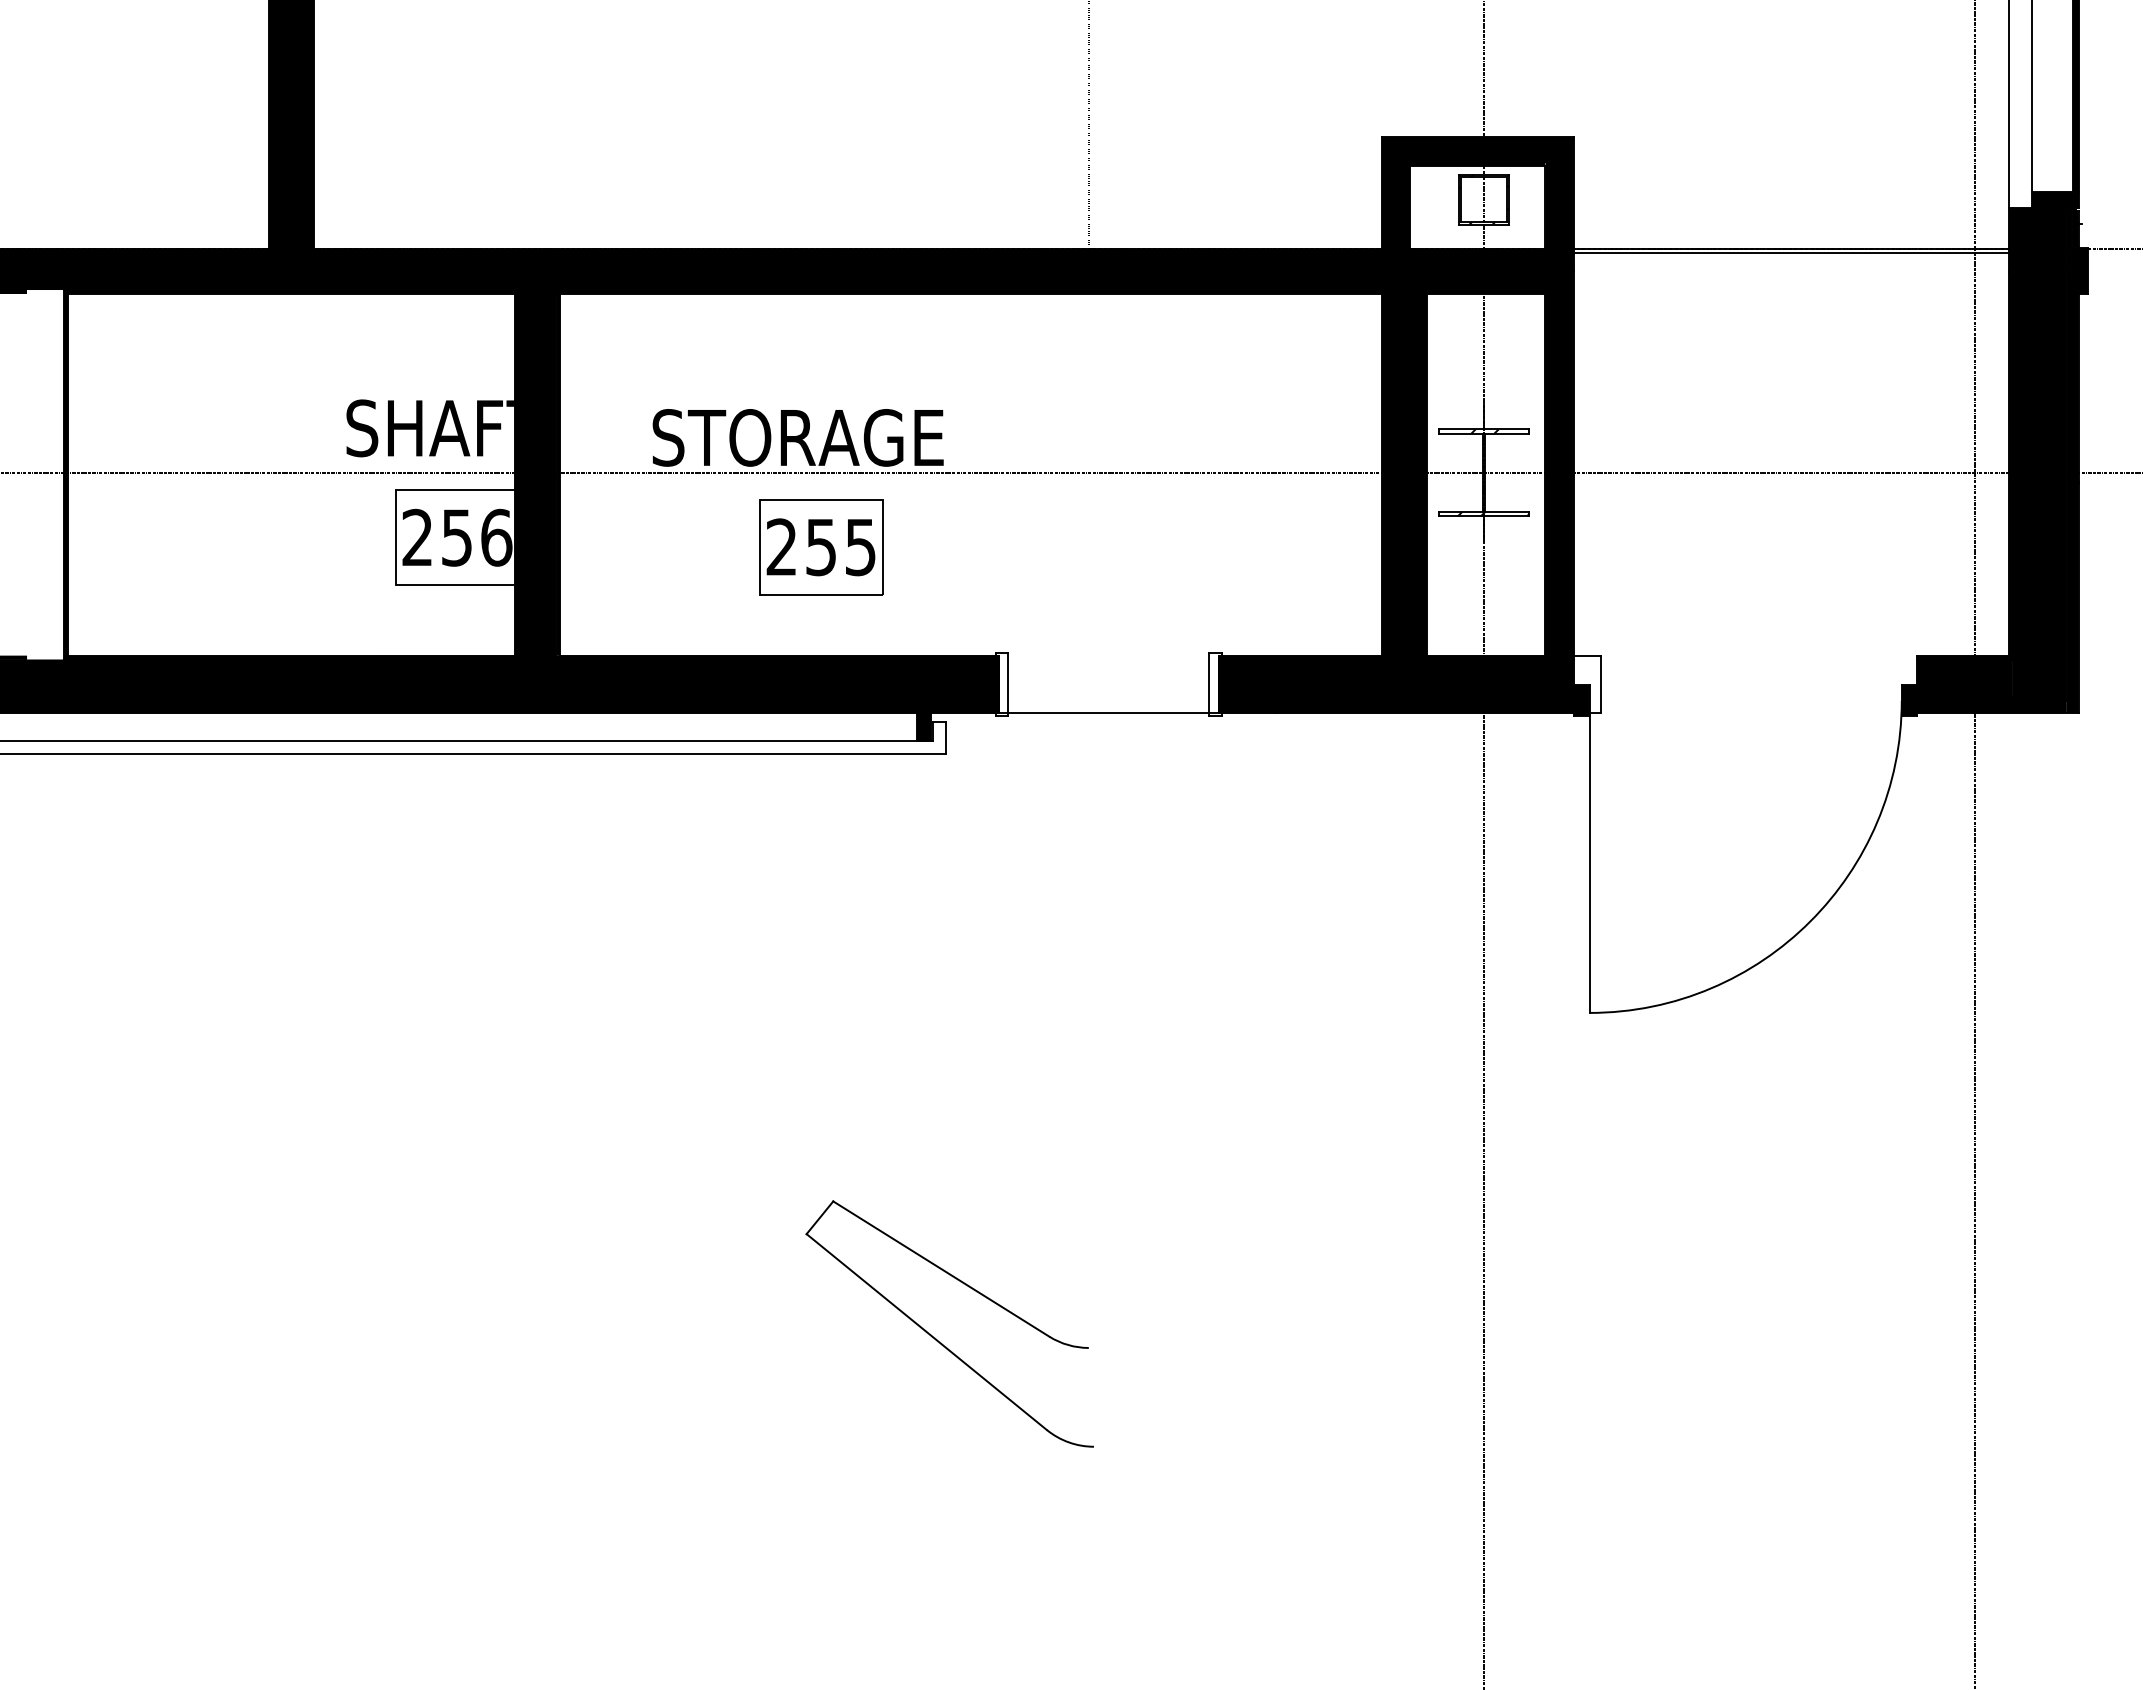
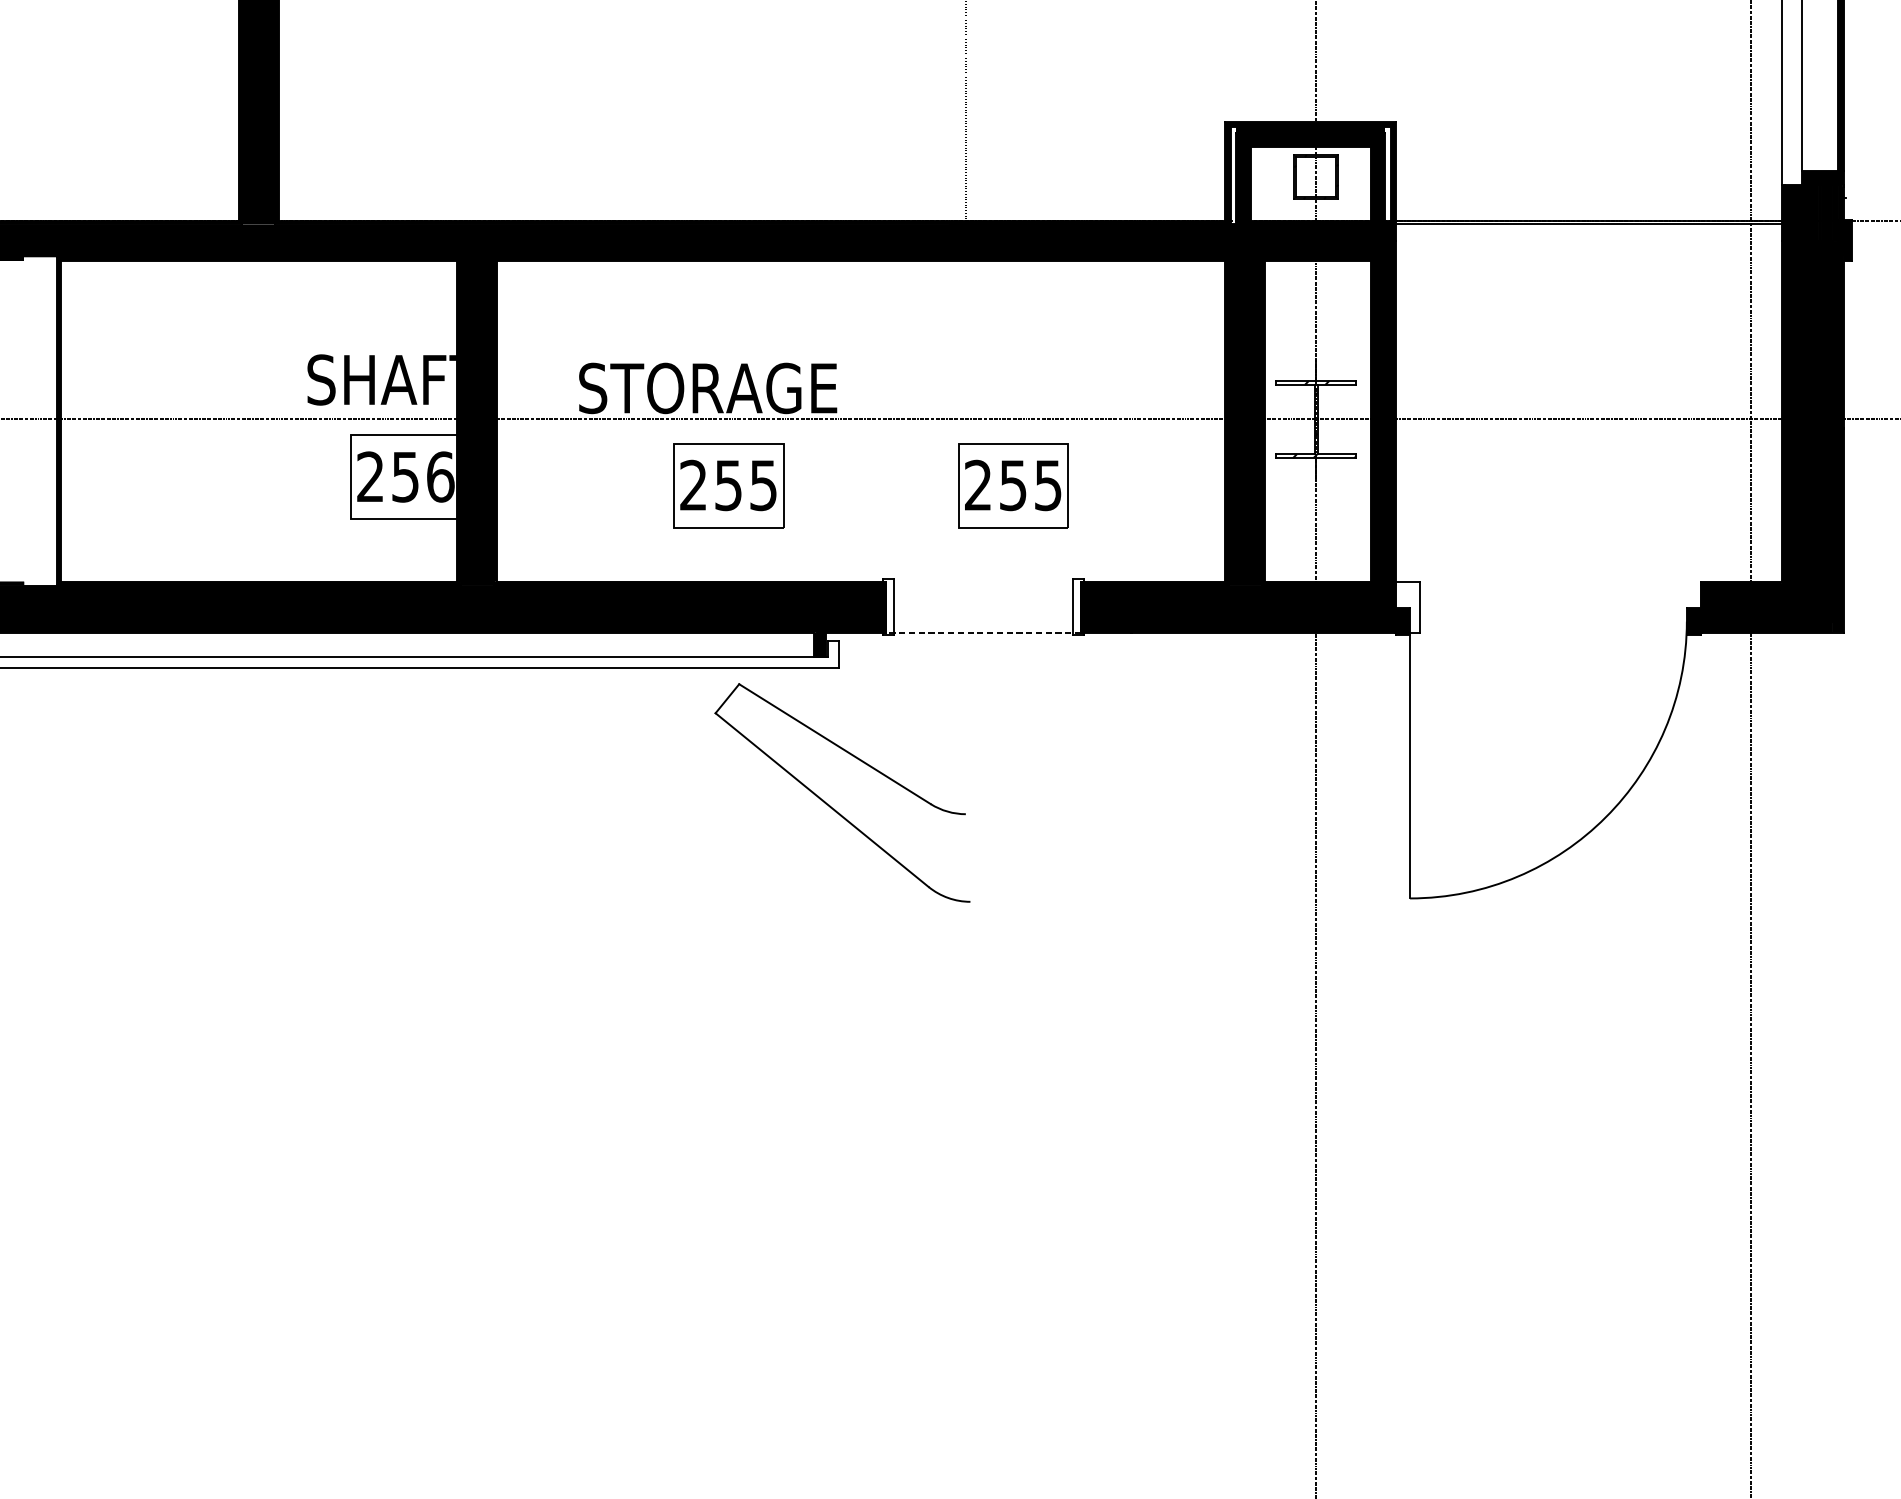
fill: (1564, 195) -> (1387, 173), removed
fill: (1390, 197) -> (1233, 175), removed
part: (1142, 547) -> (1013, 485), added
line: (1108, 713) -> (983, 632), solid -> dashed
part: (935, 1337) -> (829, 804), moved

